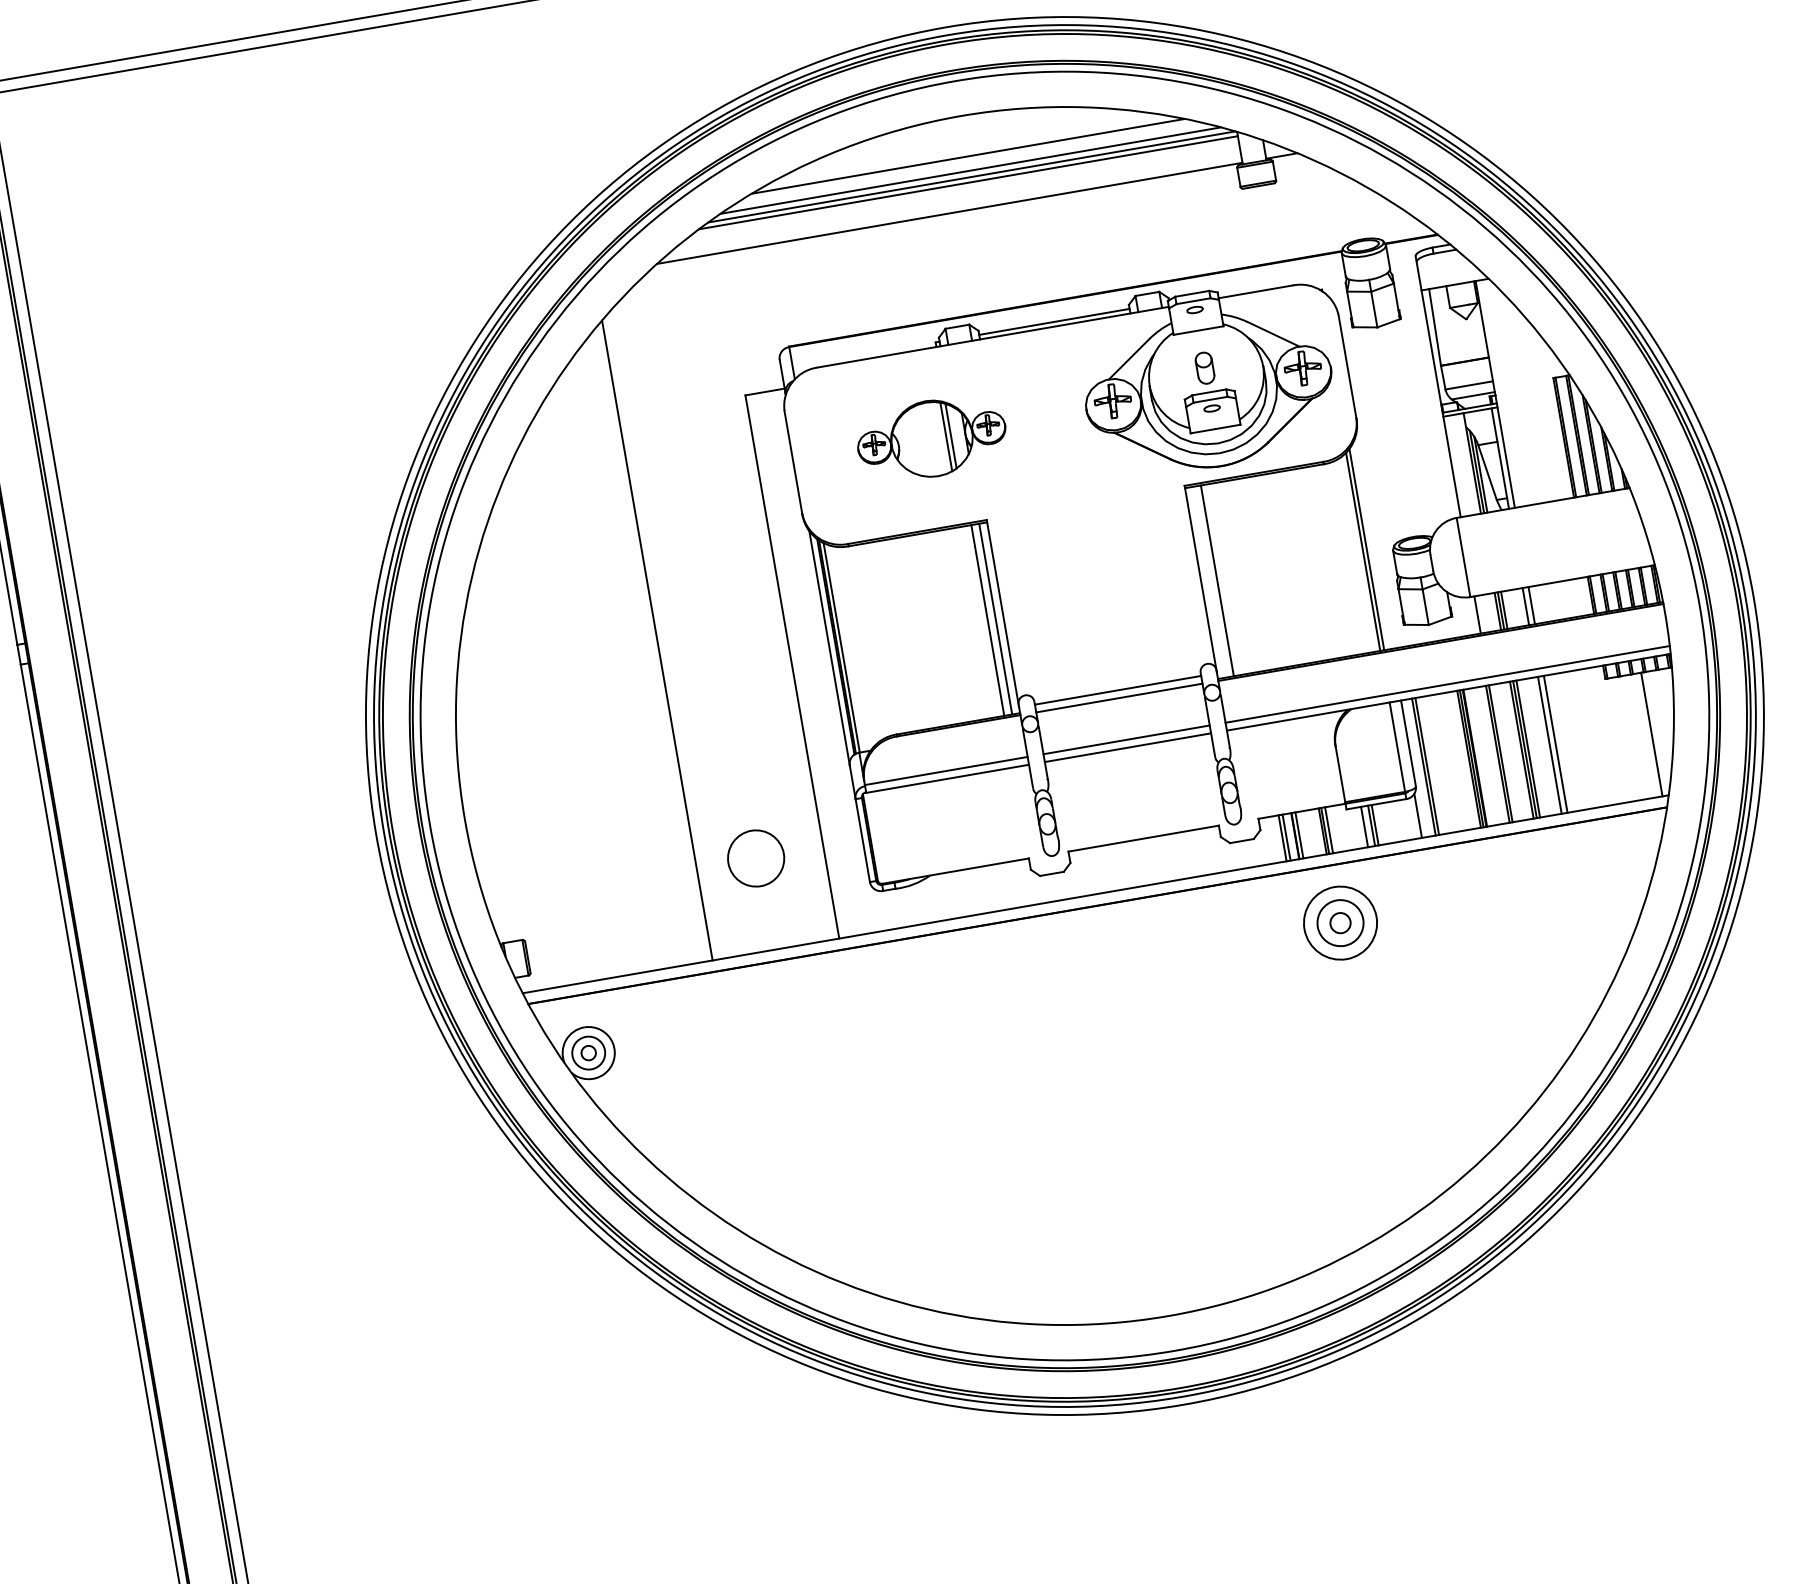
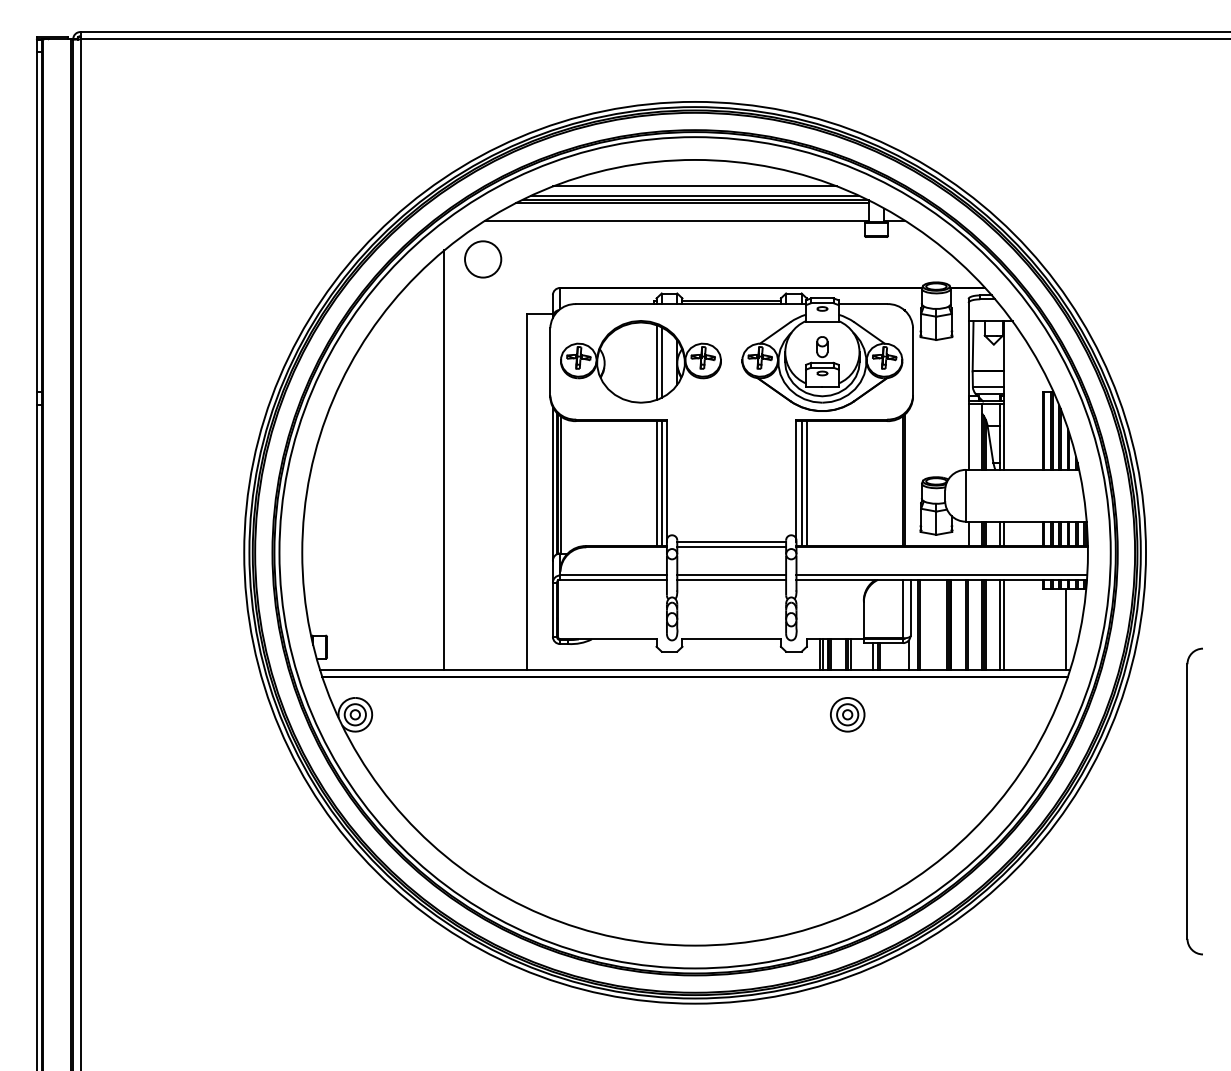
part: (931, 438) -> (640, 361), size x1.67
line: (1209, 582) -> (801, 483), added
circle: (756, 858) -> (483, 259), moved
part: (1340, 922) -> (847, 714), size x0.71

